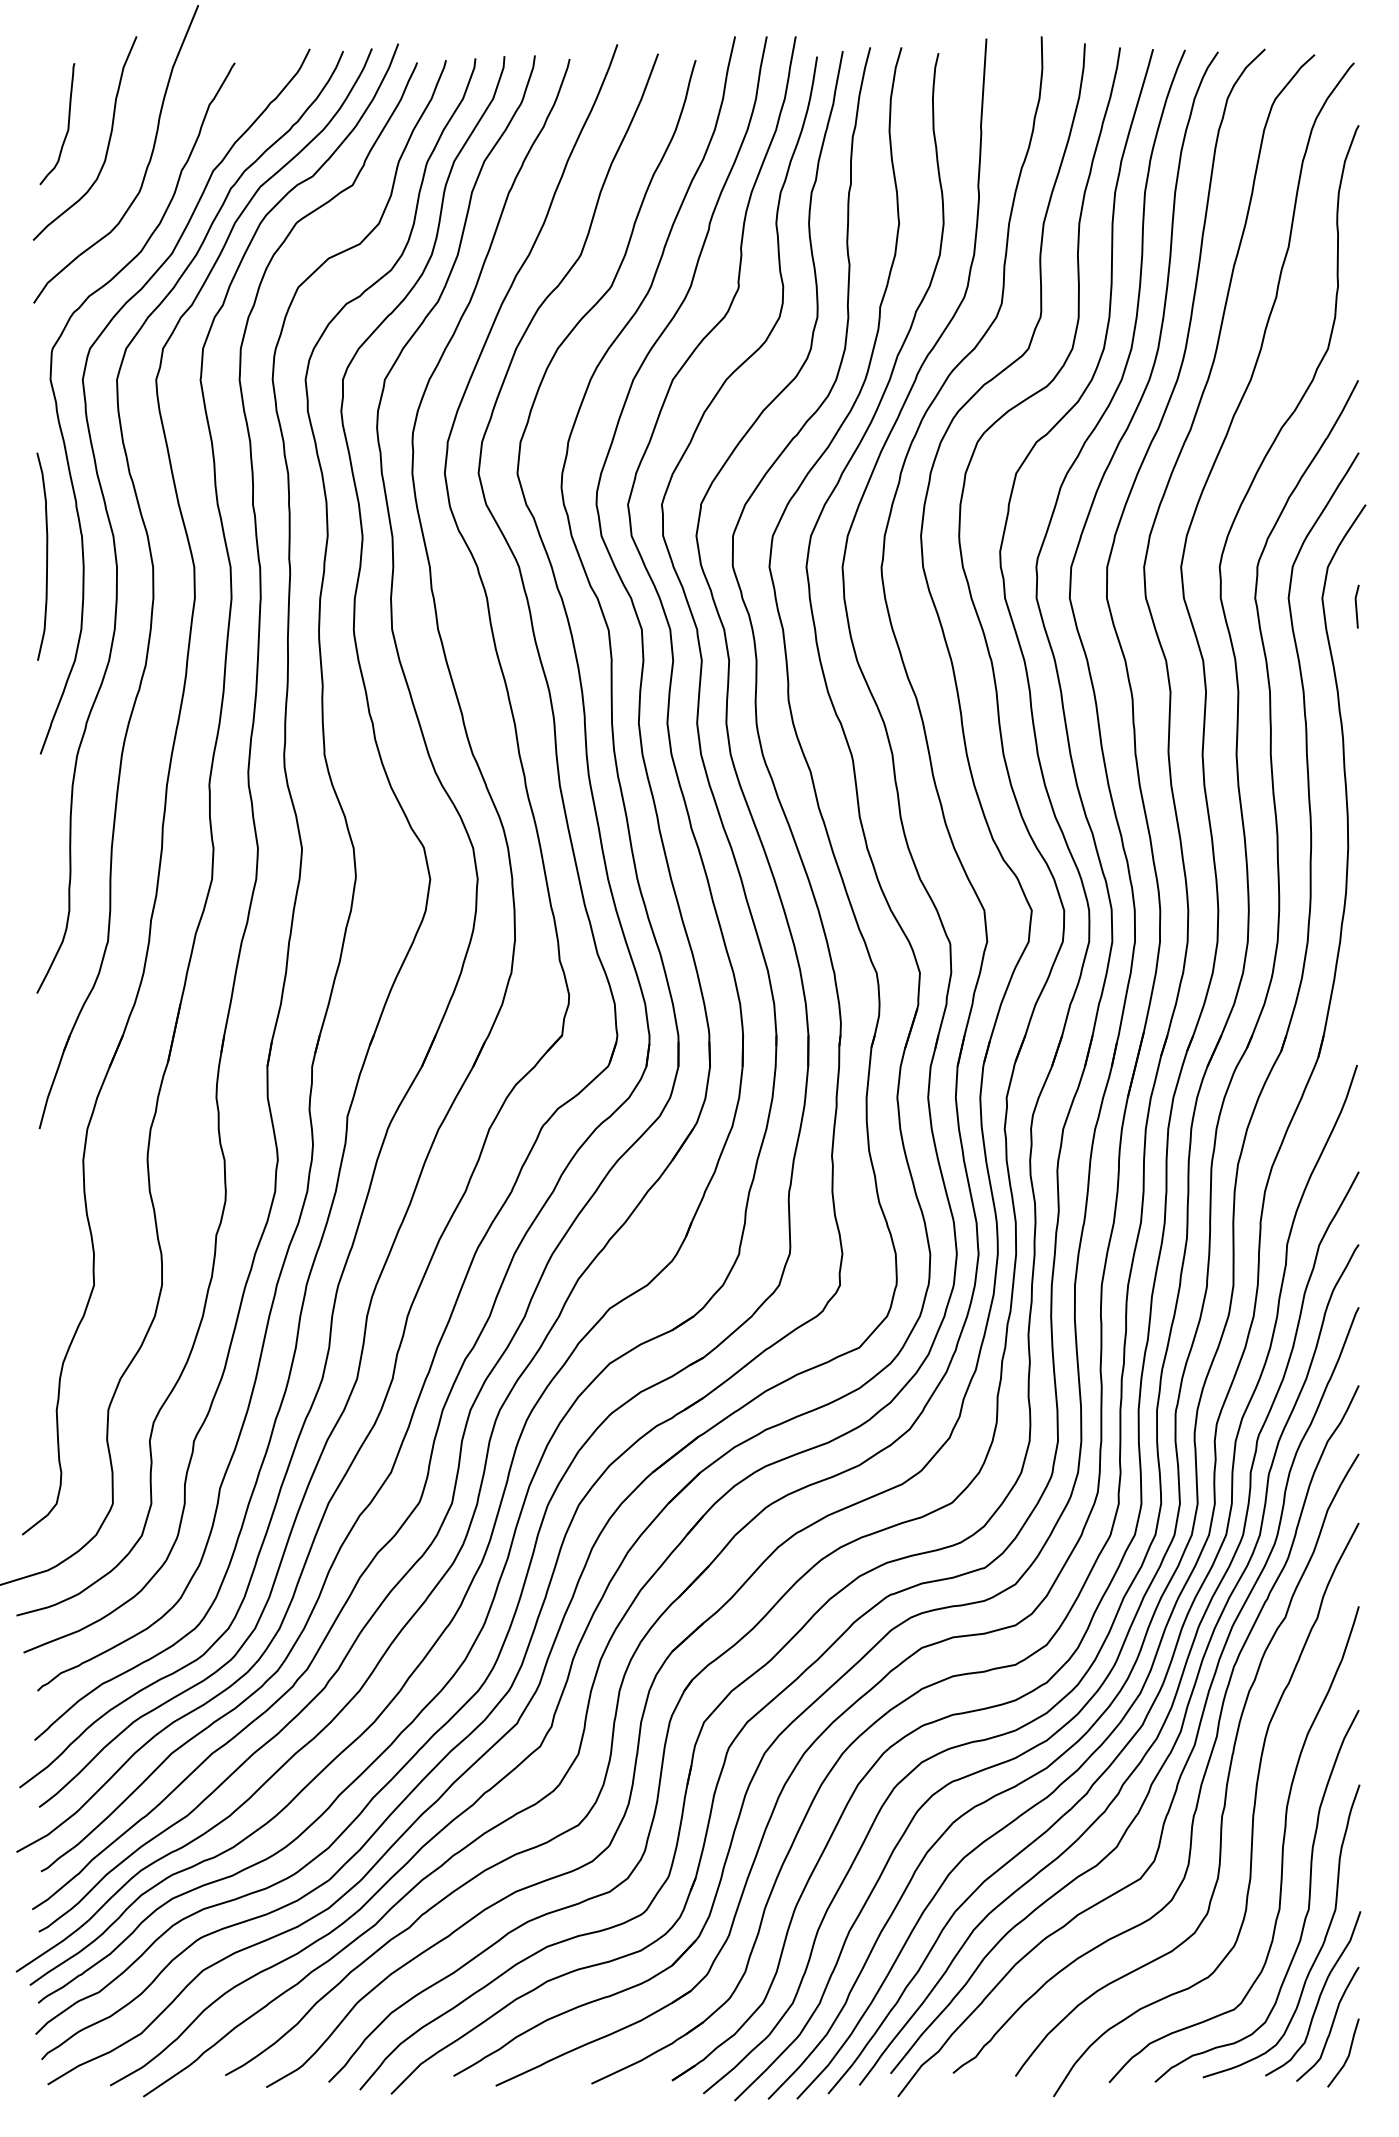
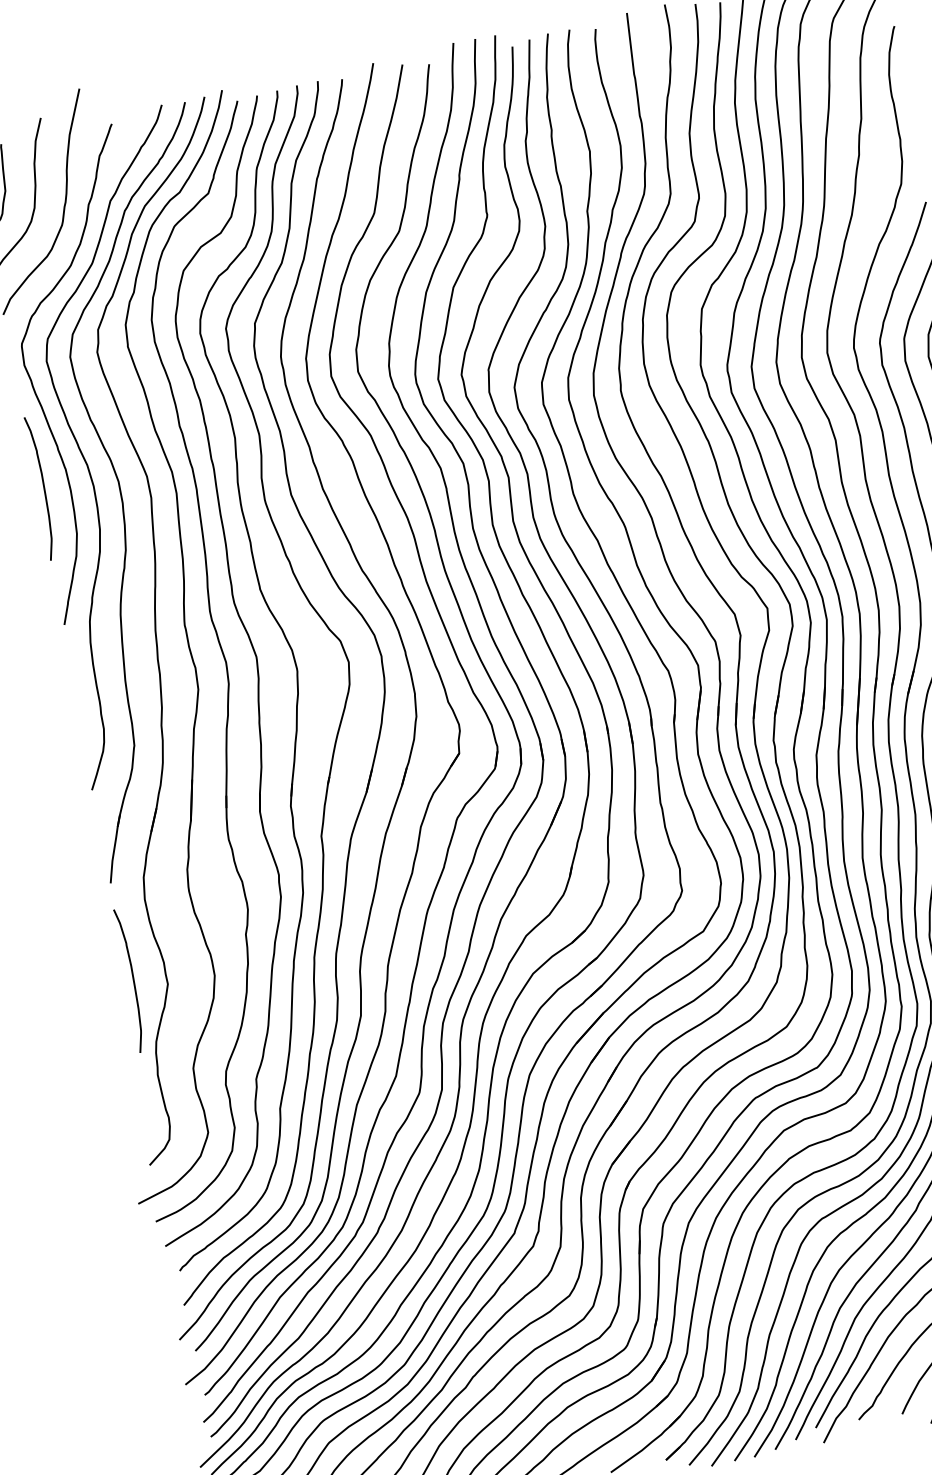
curve: (46, 1270) -> (133, 980), added

